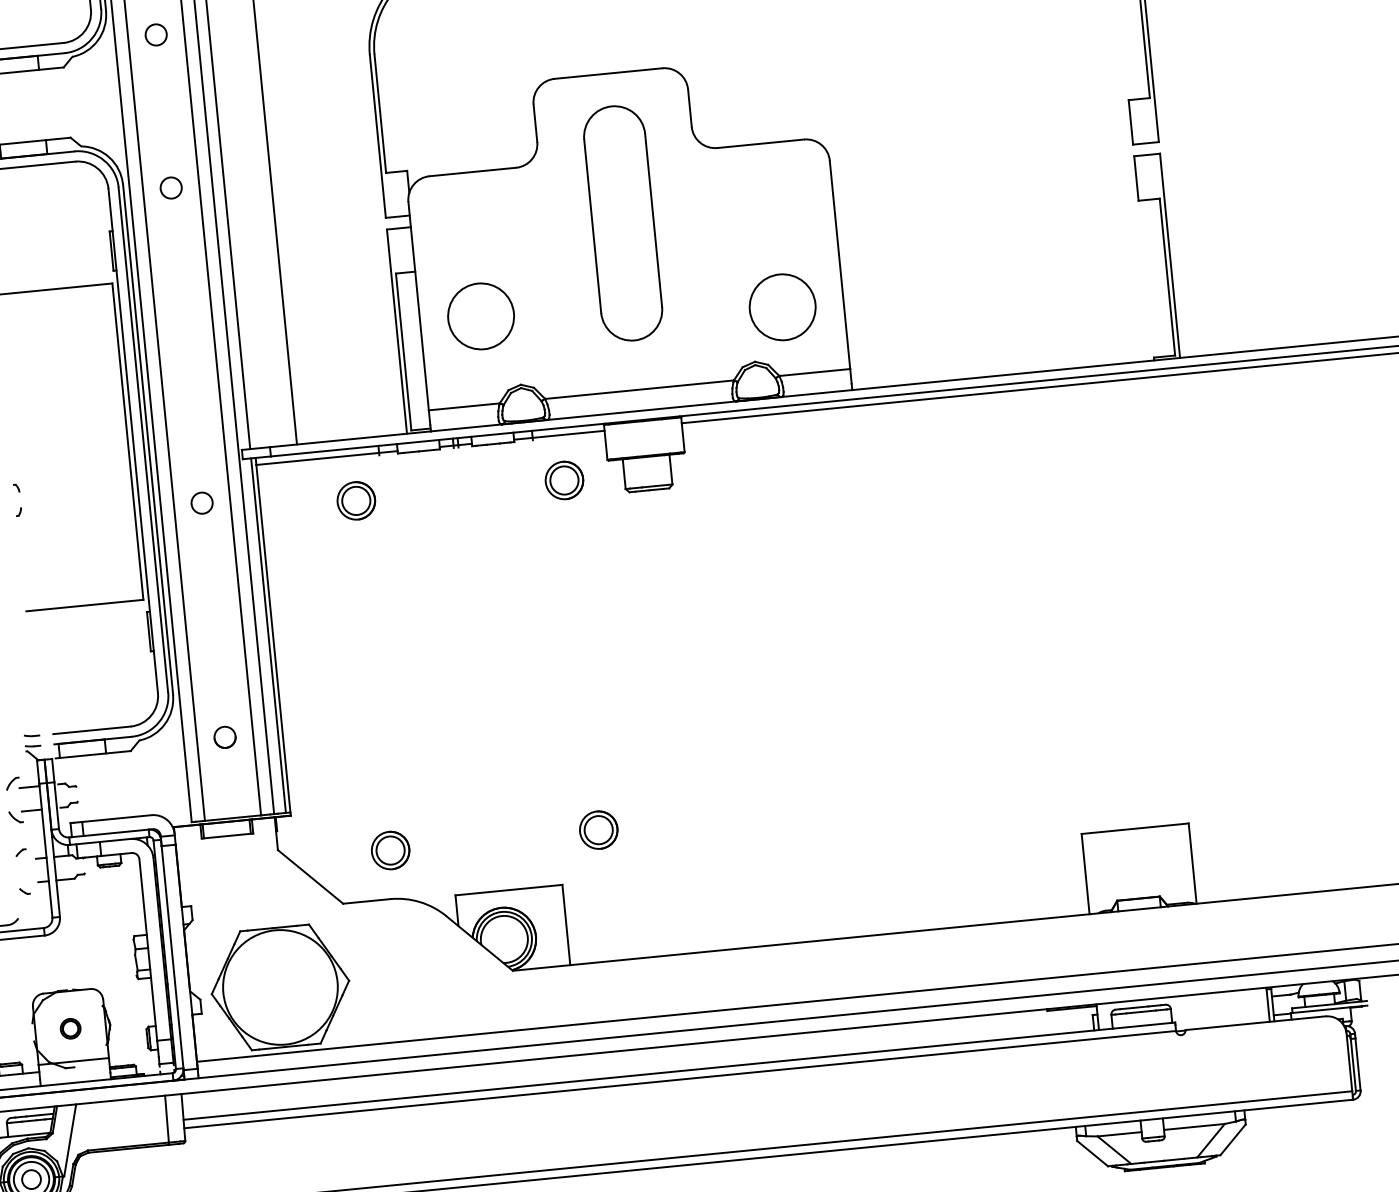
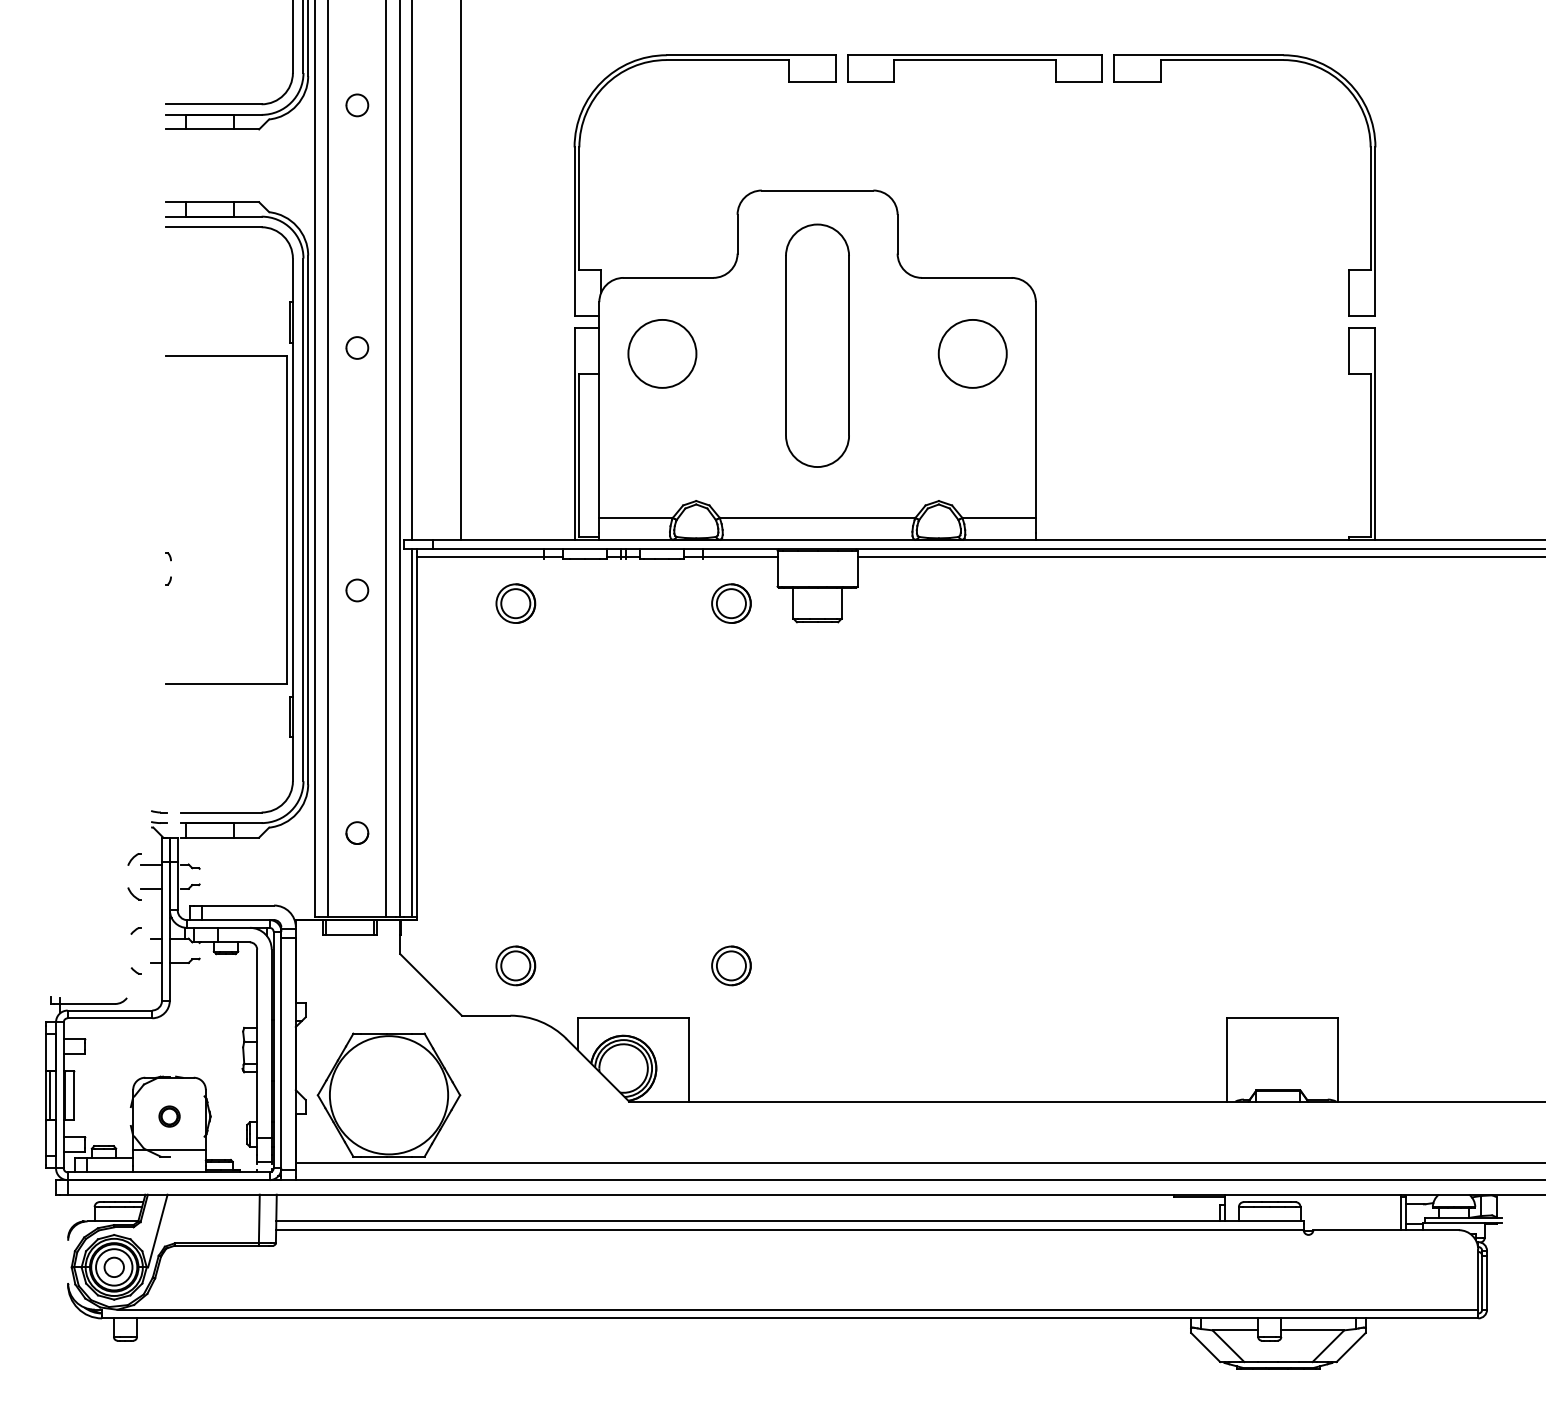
part: (171, 187) -> (357, 347), moved
circle: (782, 306) -> (972, 353), moved
circle: (481, 316) -> (662, 353), moved

